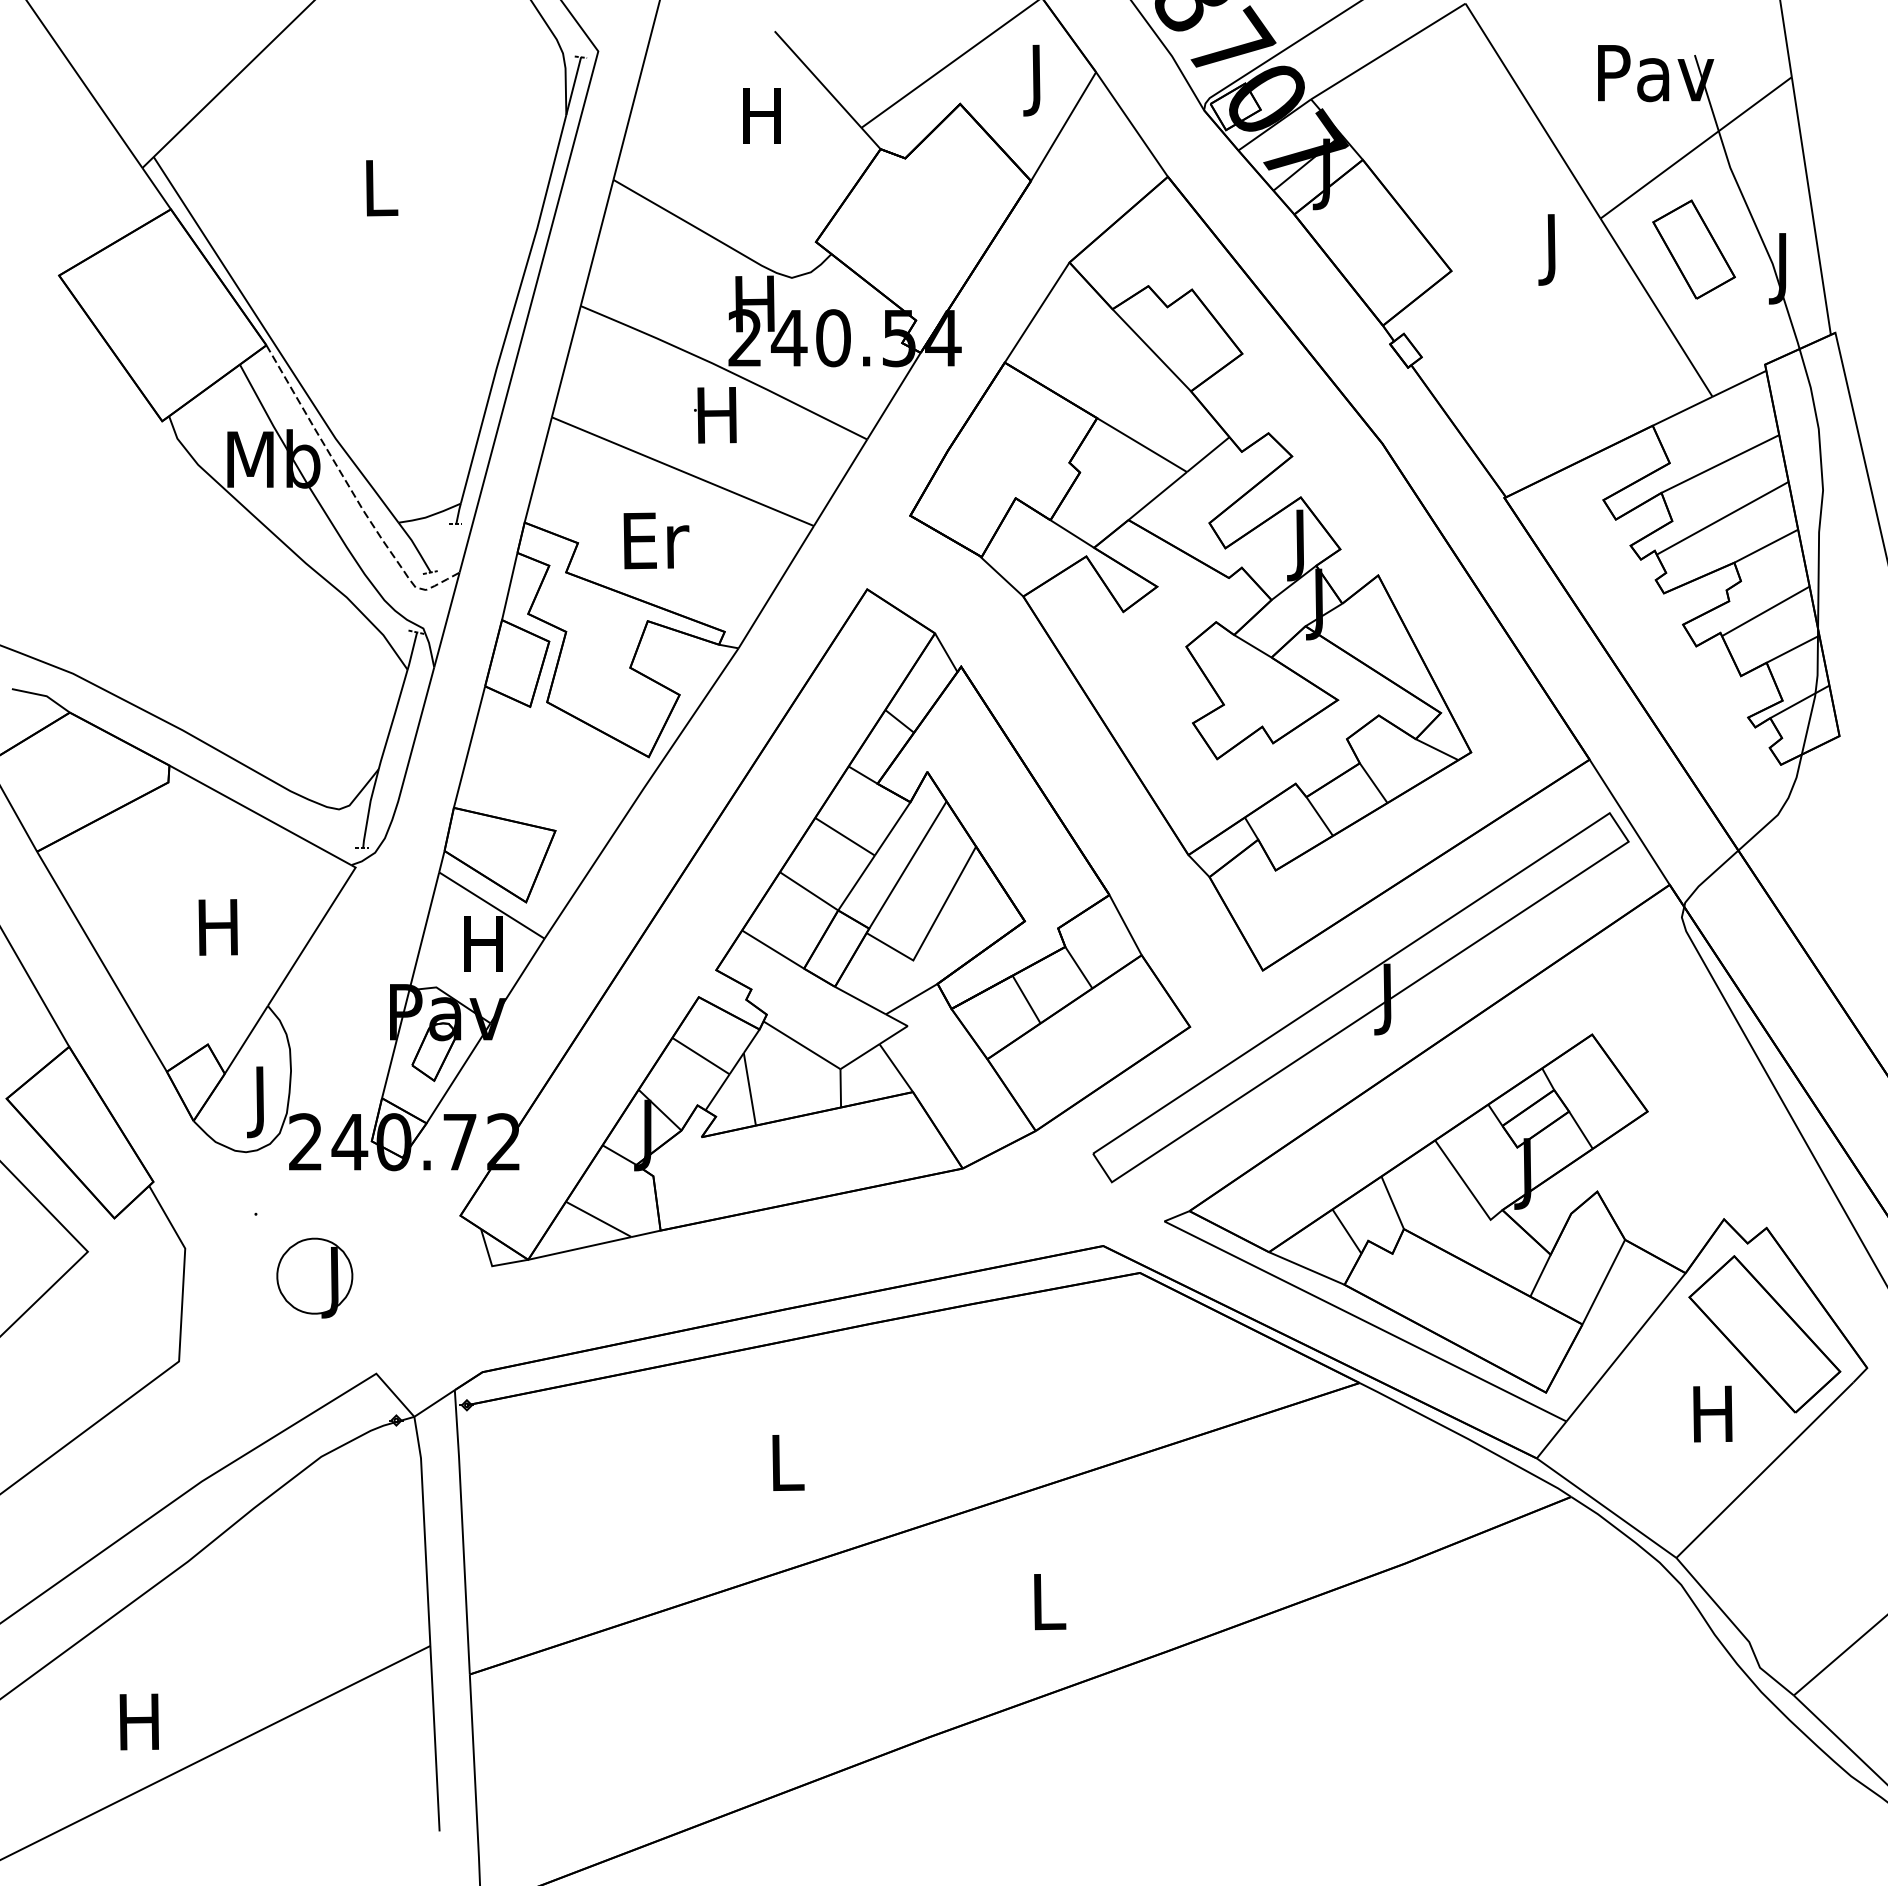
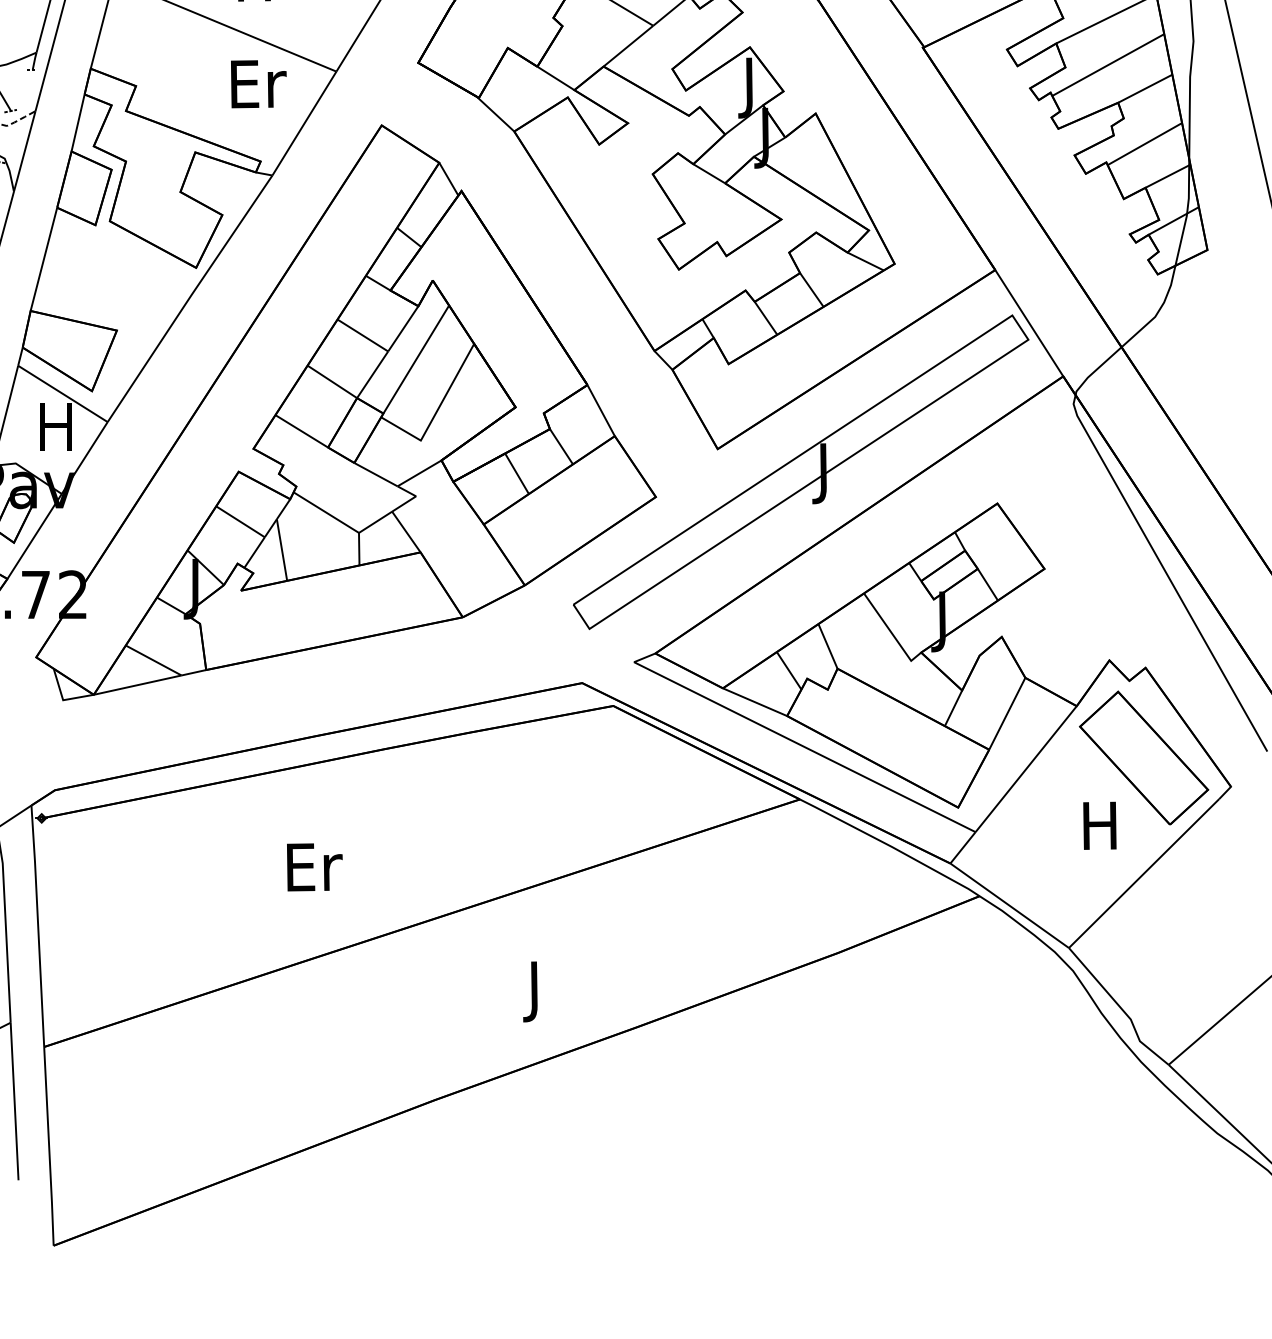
text: (656, 540) -> (258, 83), moved
text: (788, 1462) -> (314, 866), L -> Er
text: (1049, 1609) -> (536, 991), L -> J

